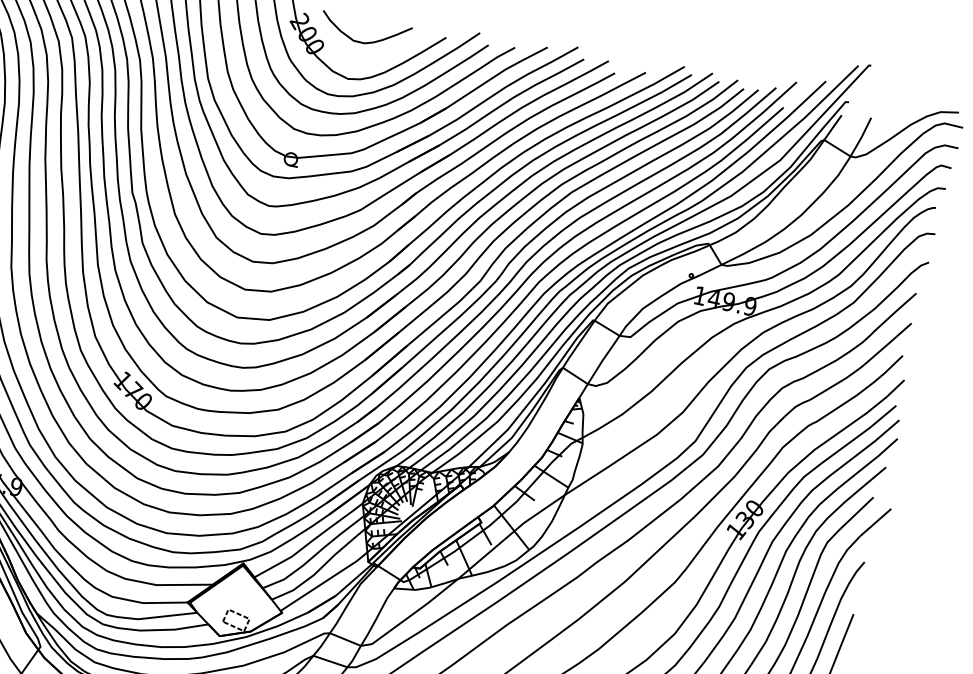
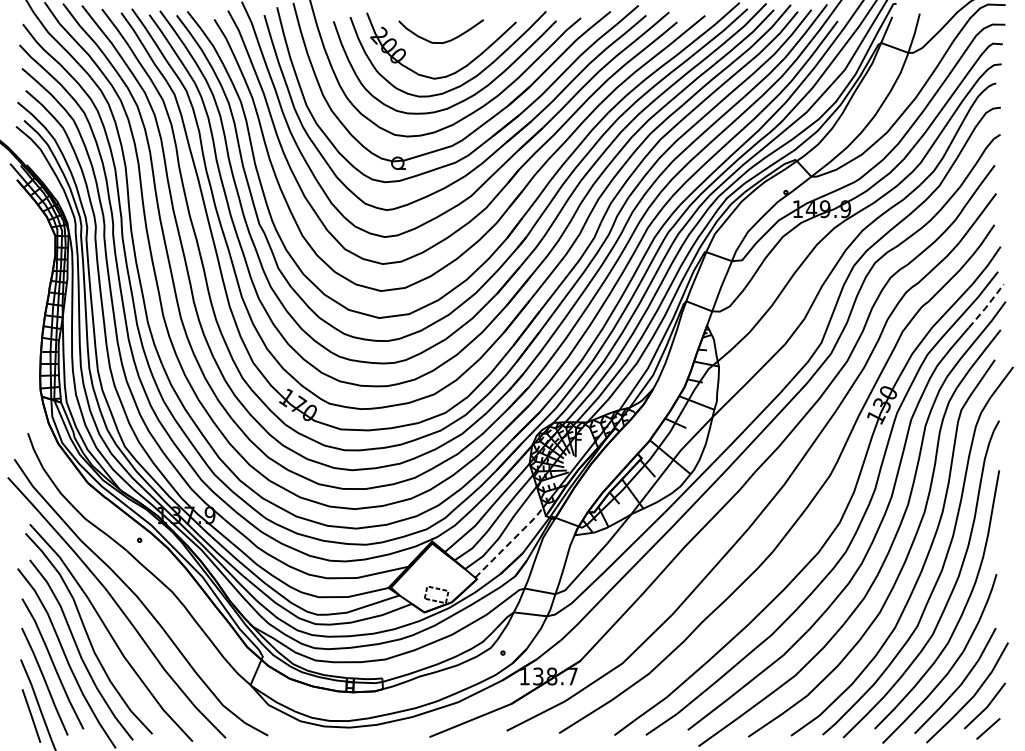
line: (876, 439) -> (986, 306), solid -> dashed
line: (325, 581) -> (510, 542), solid -> dashed

